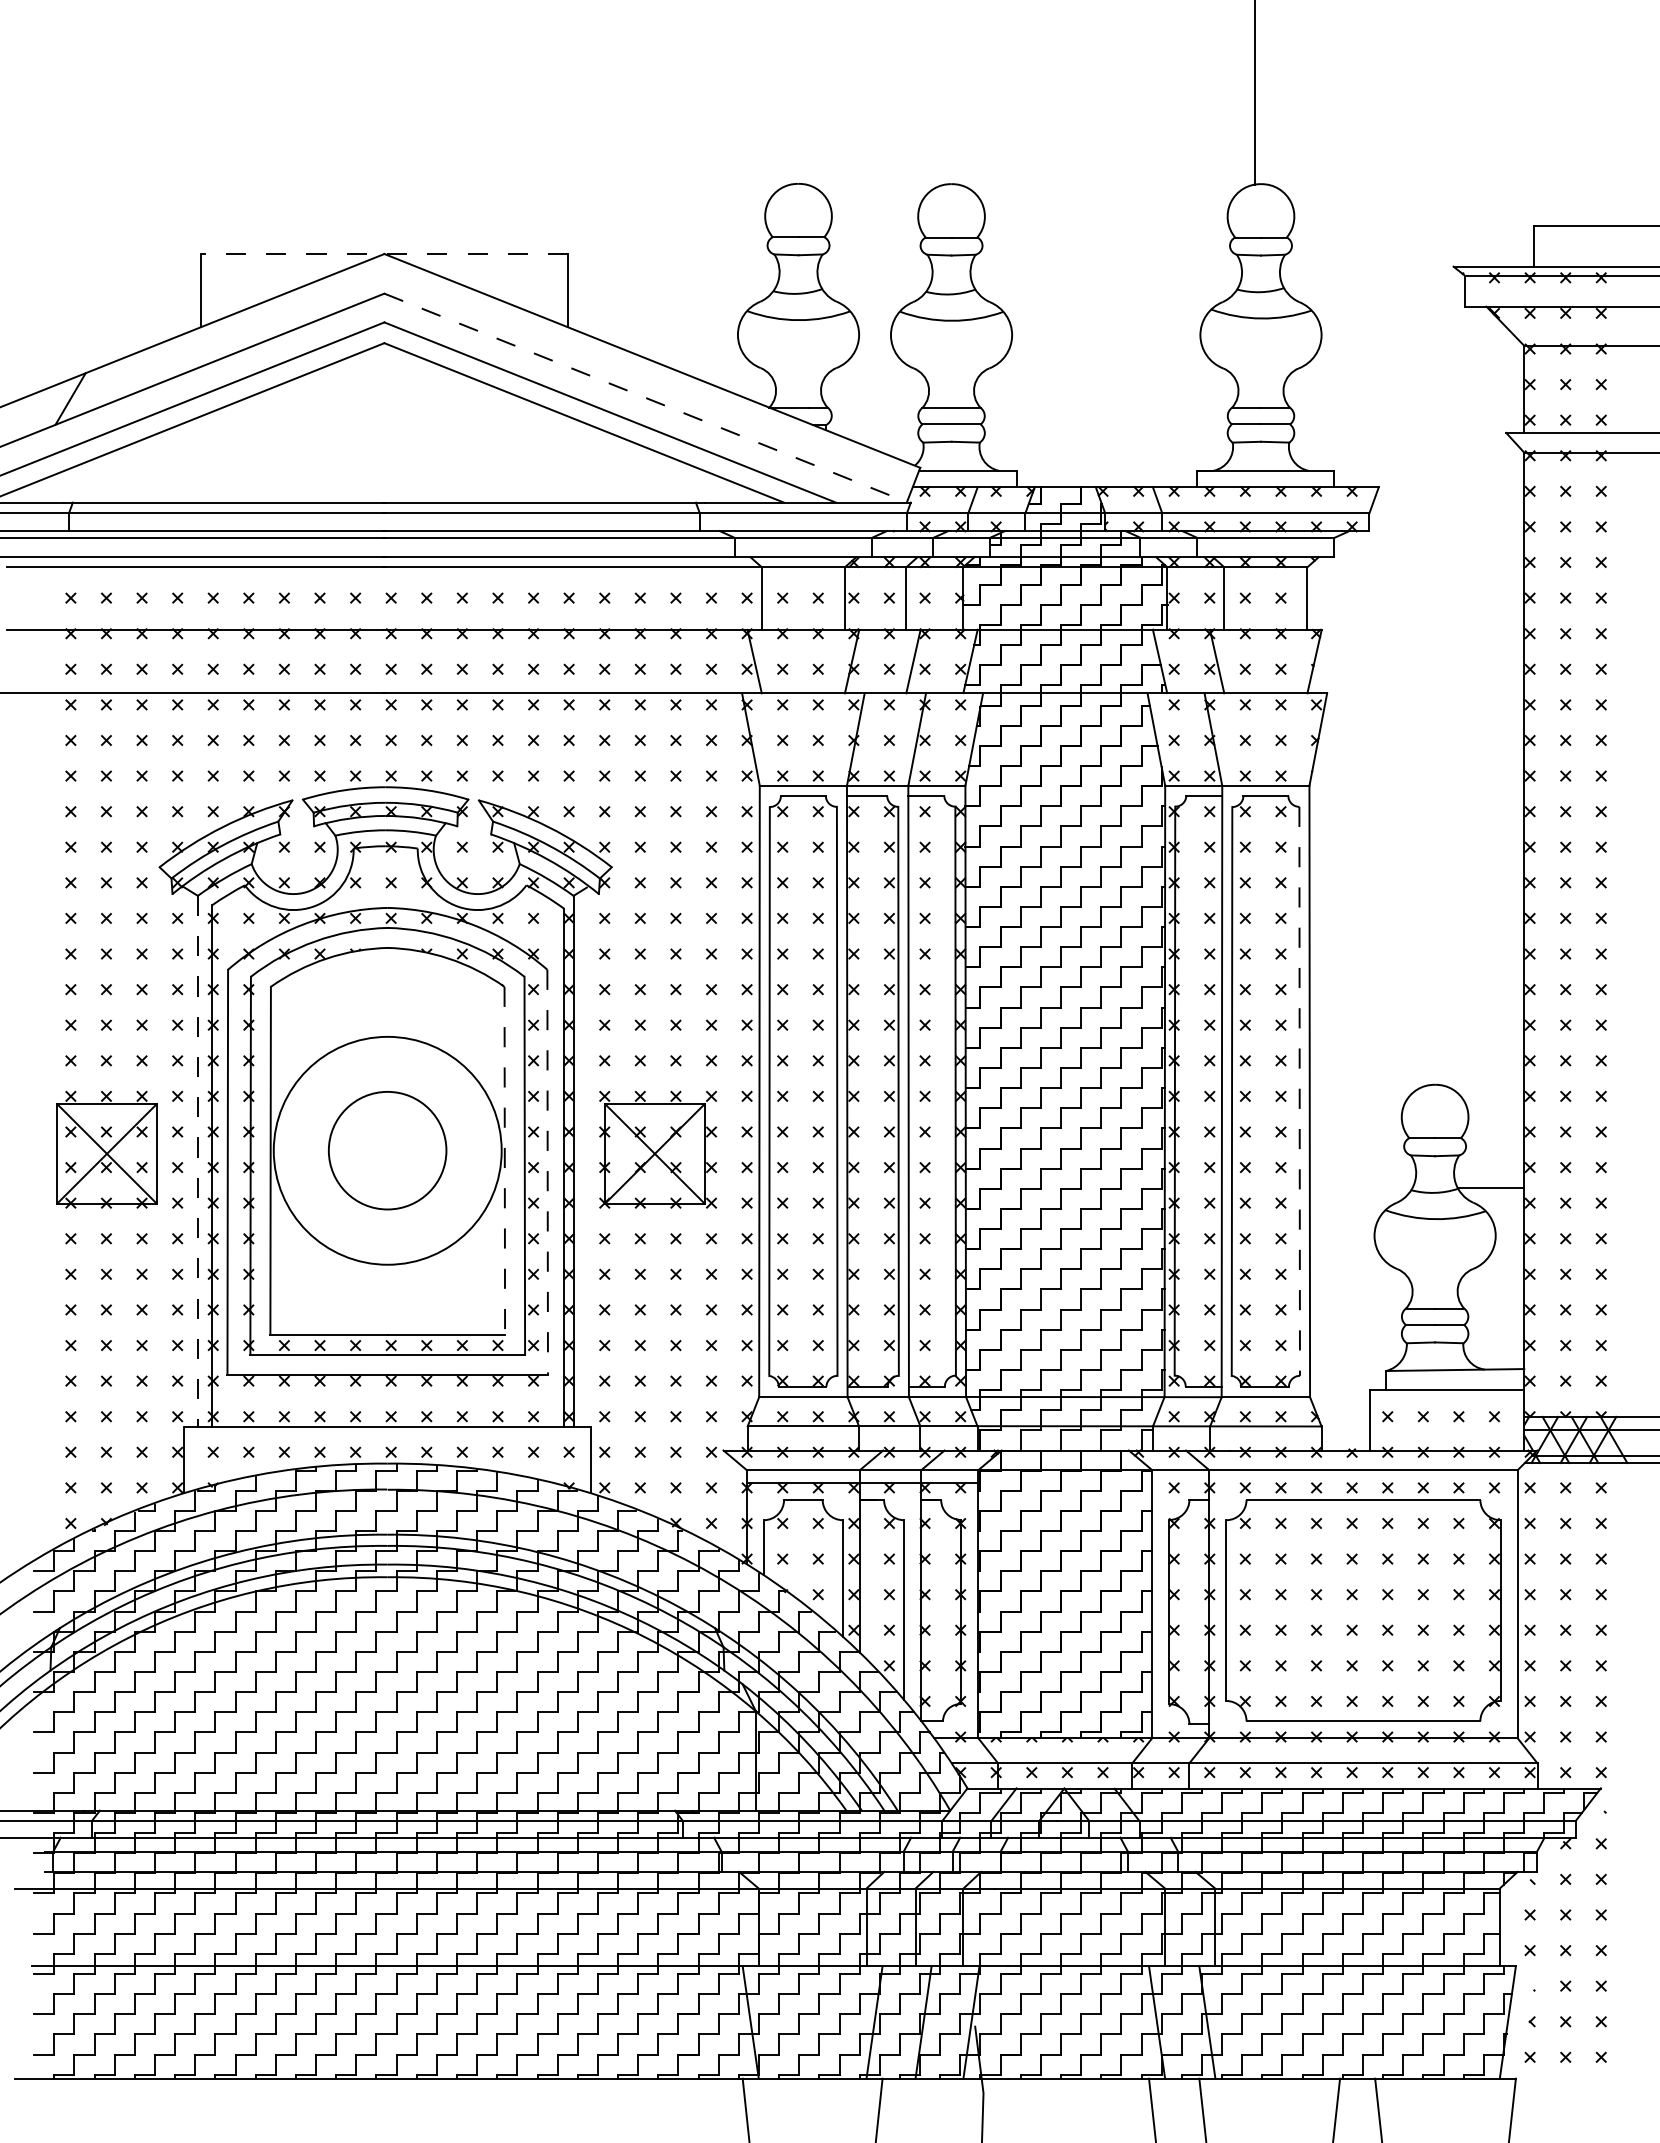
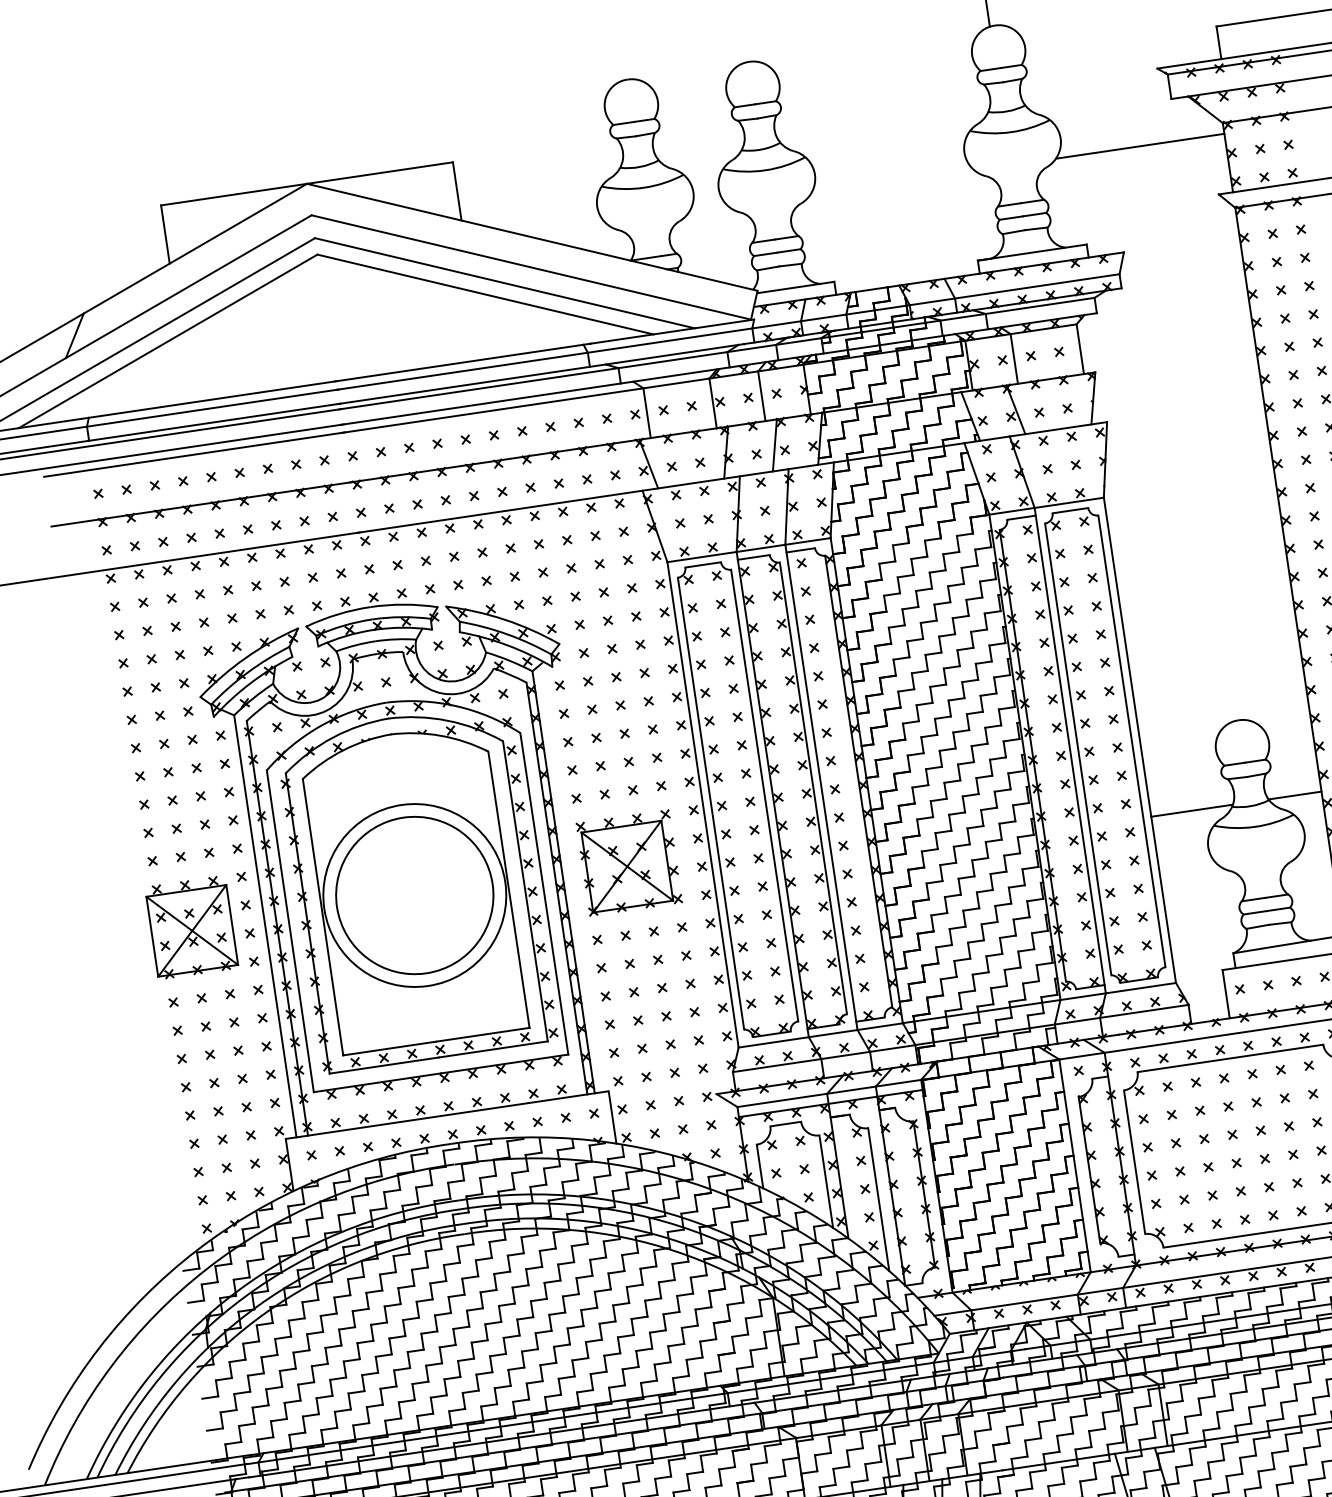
line: (384, 254) -> (307, 184), dashed -> solid
line: (1418, 359) -> (1140, 146), added
line: (646, 398) -> (532, 267), dashed -> solid
line: (1299, 1091) -> (1131, 741), dashed -> solid
circle: (387, 1150) -> (414, 895), size x1.67
line: (197, 1161) -> (265, 926), dashed -> solid
line: (504, 1161) -> (508, 890), dashed -> solid
line: (547, 1172) -> (544, 894), dashed -> solid
line: (1360, 1187) -> (1191, 810), added

